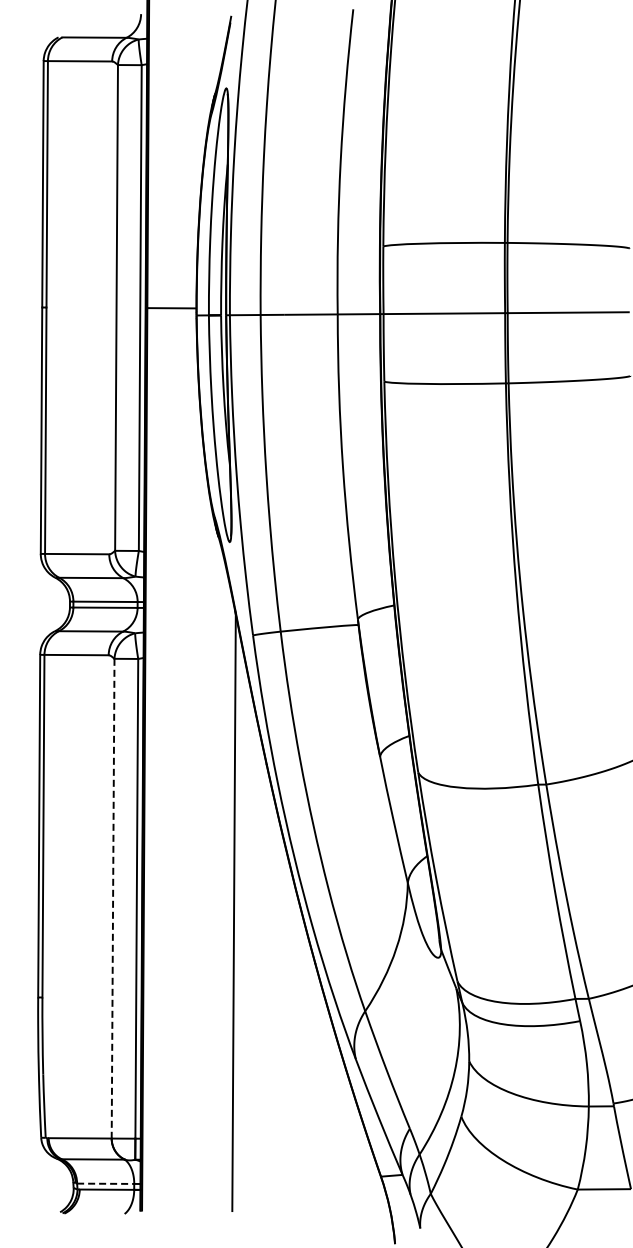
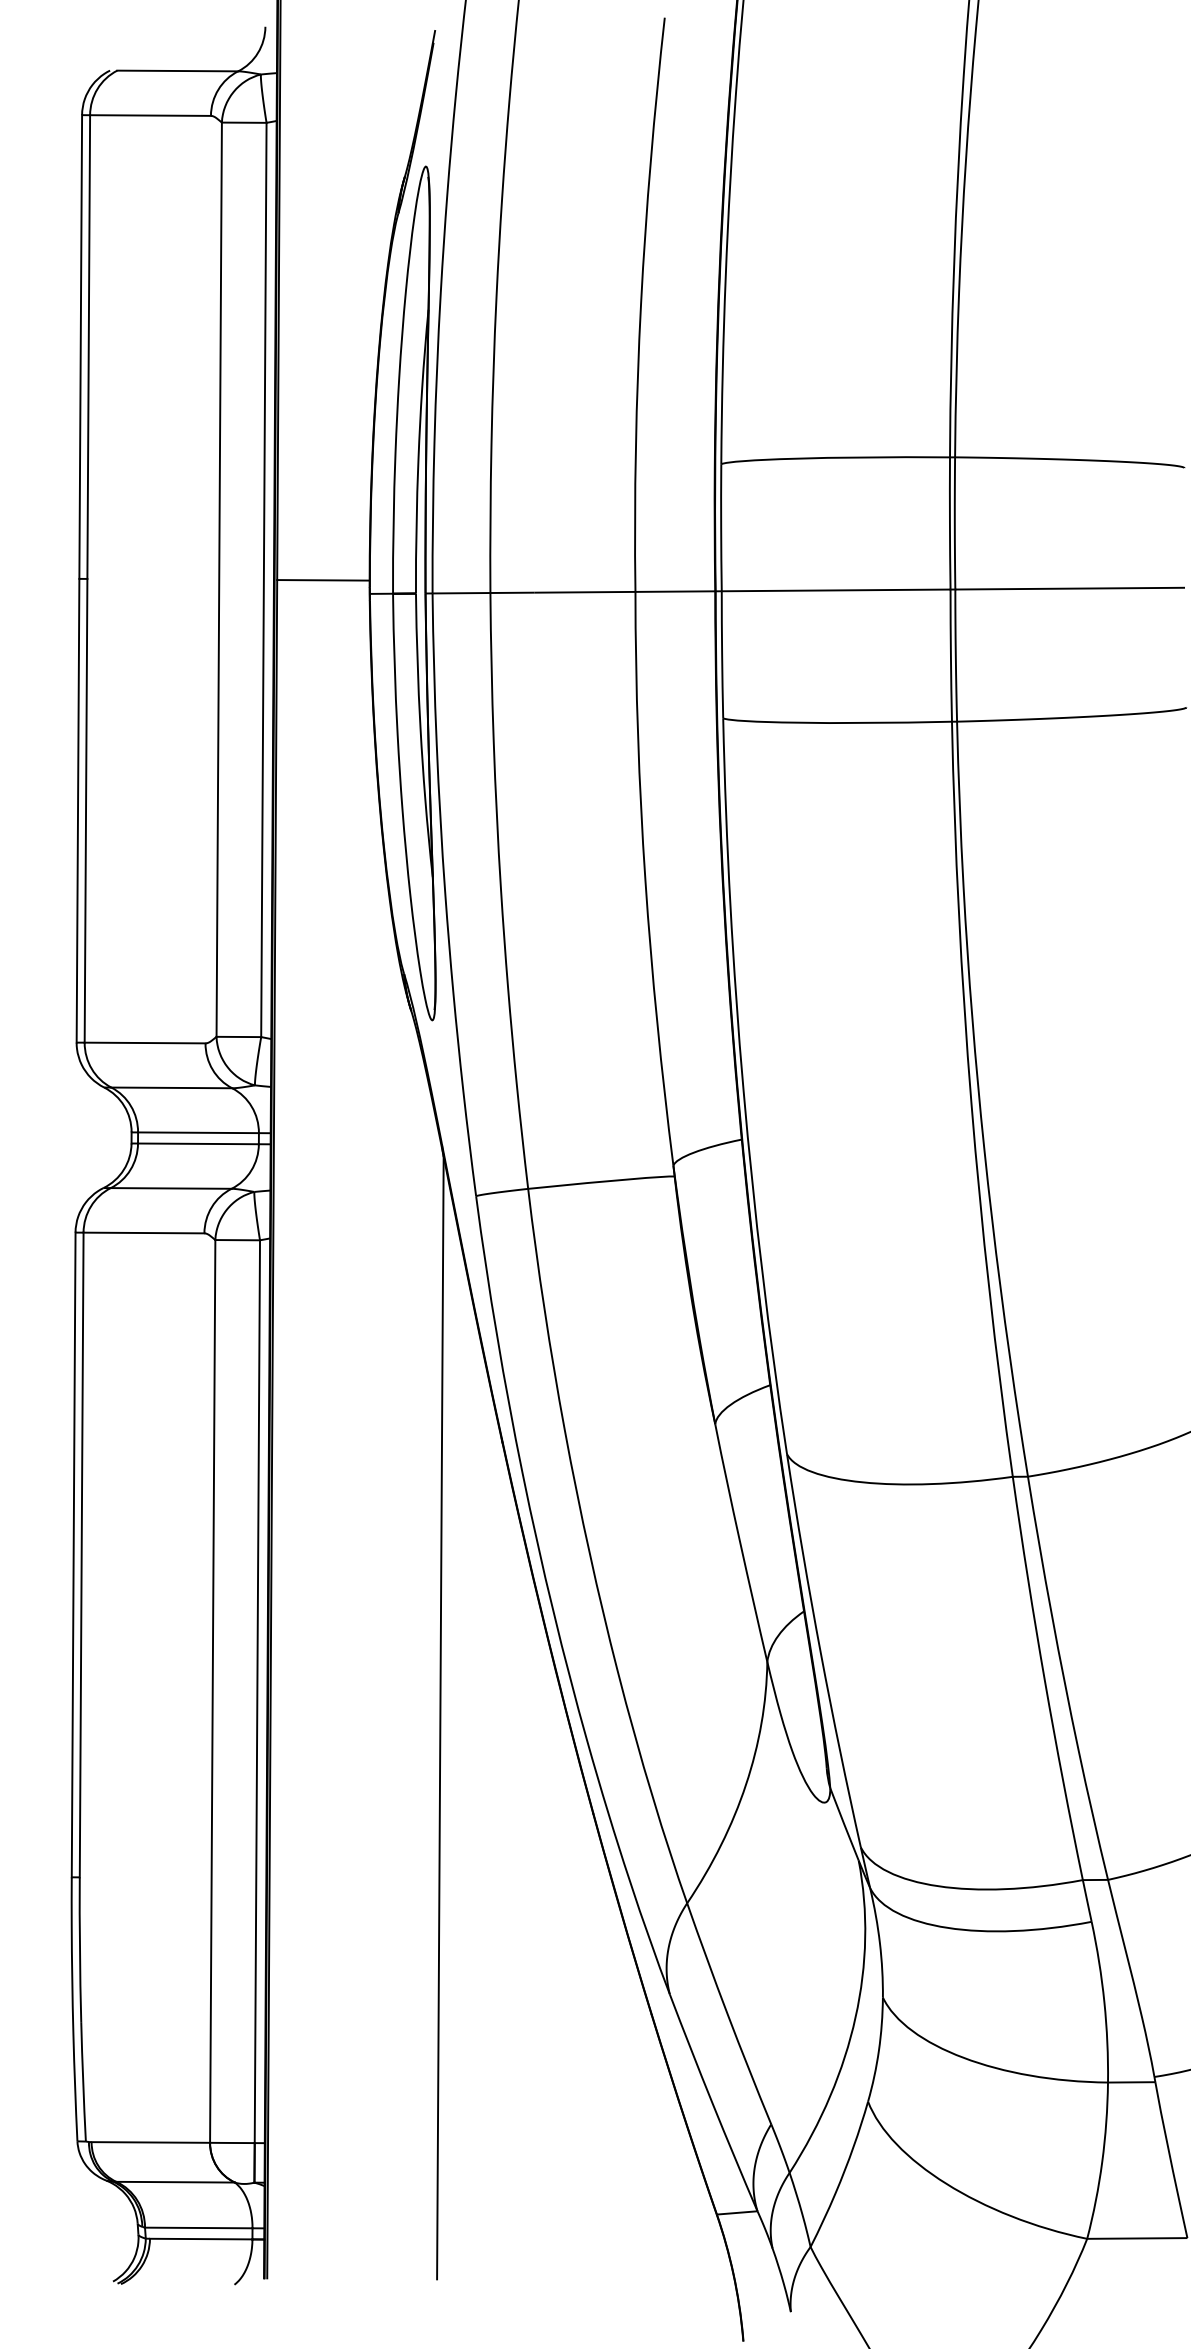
line: (113, 898) -> (213, 1691), dashed -> solid
line: (105, 1183) -> (198, 2227), dashed -> solid

